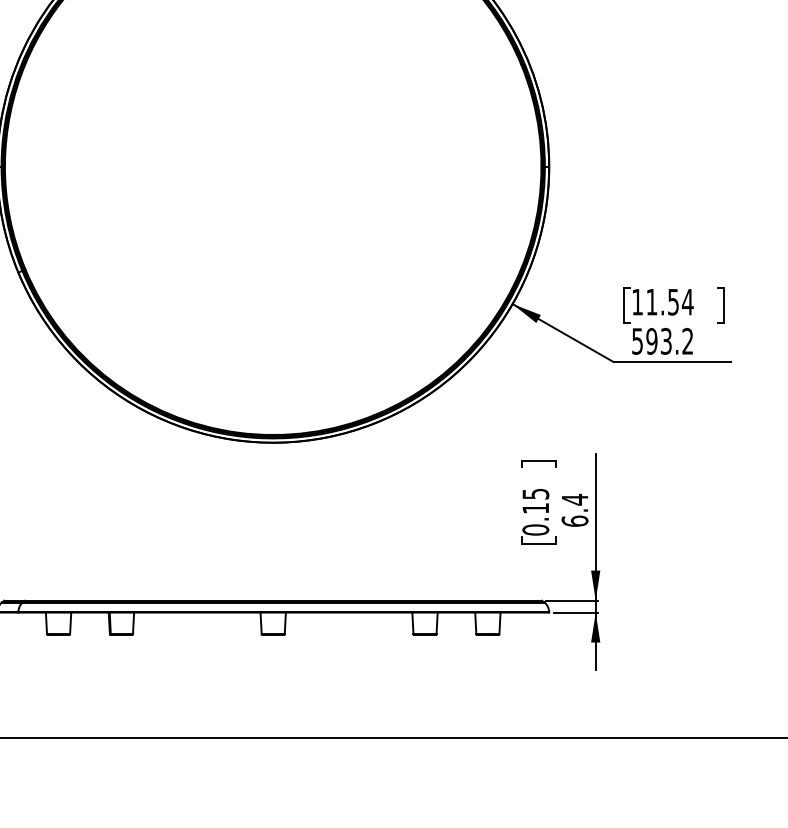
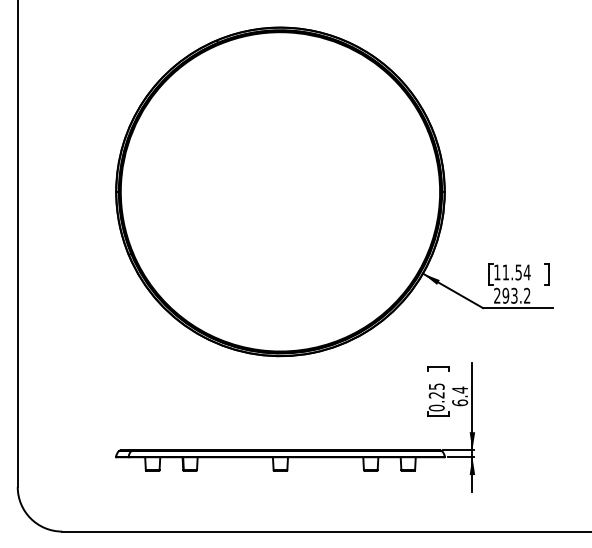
text: (637, 340) -> (497, 295), 593.2 -> 293.2
text: (535, 508) -> (436, 395), 0.15 -> 0.25

